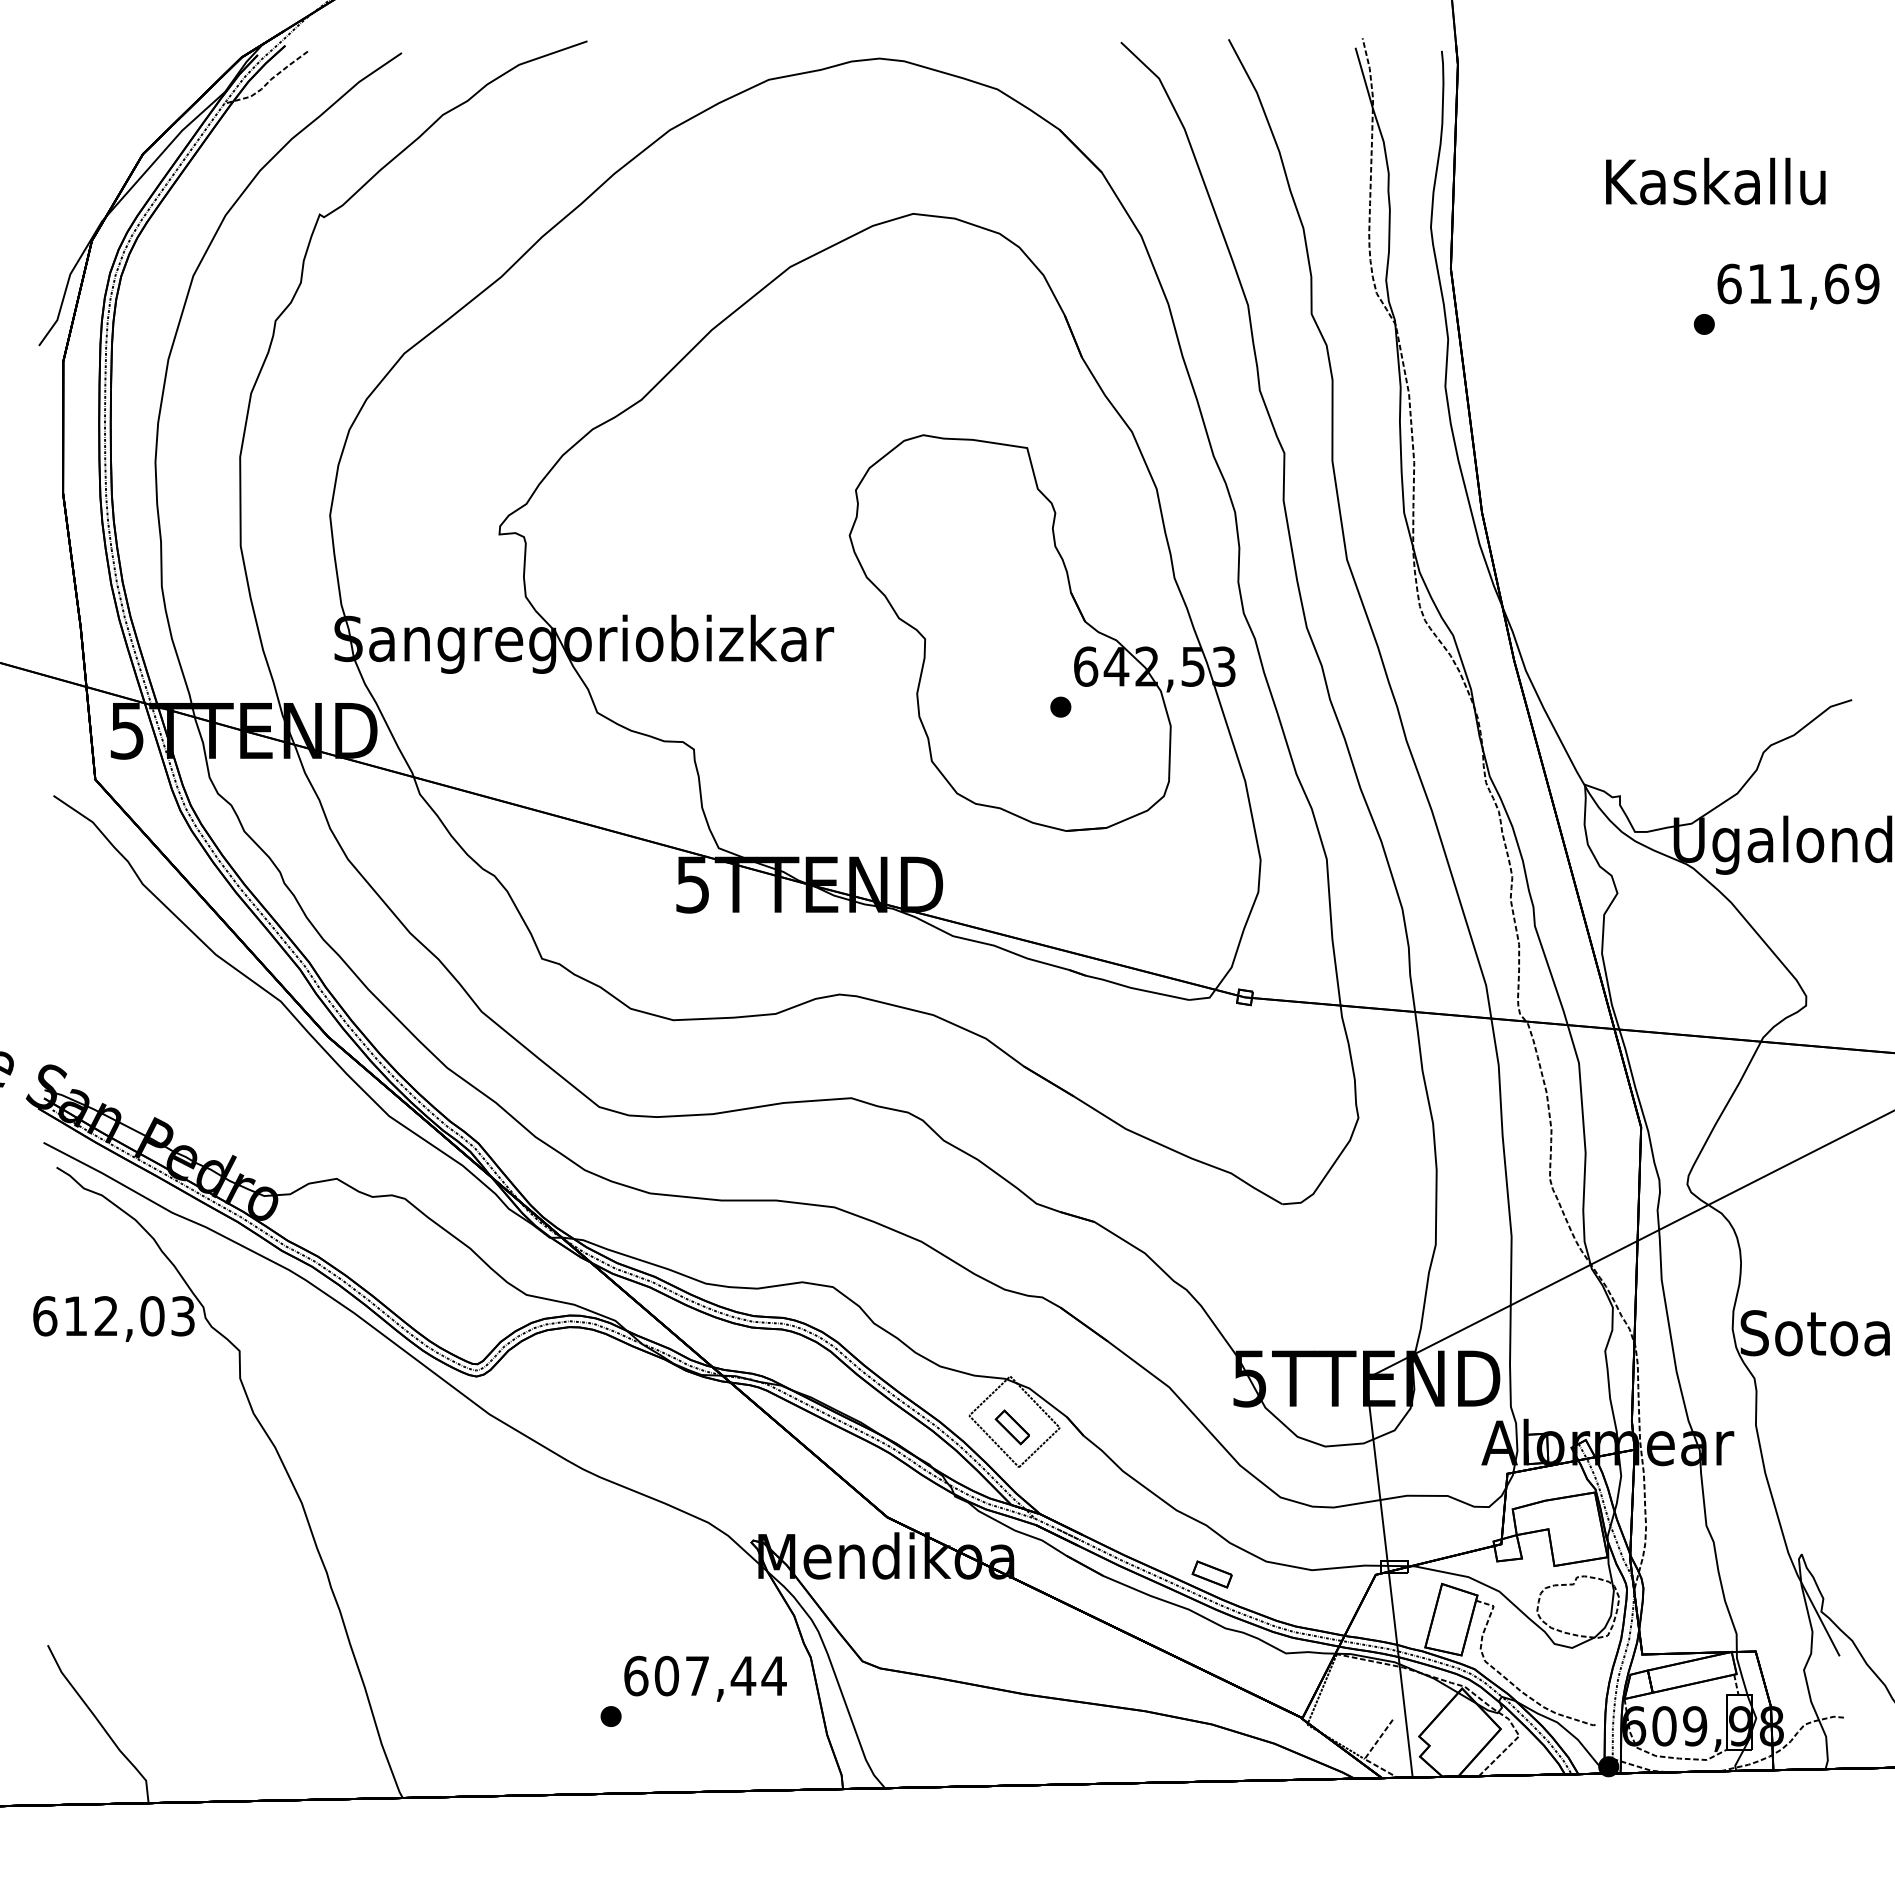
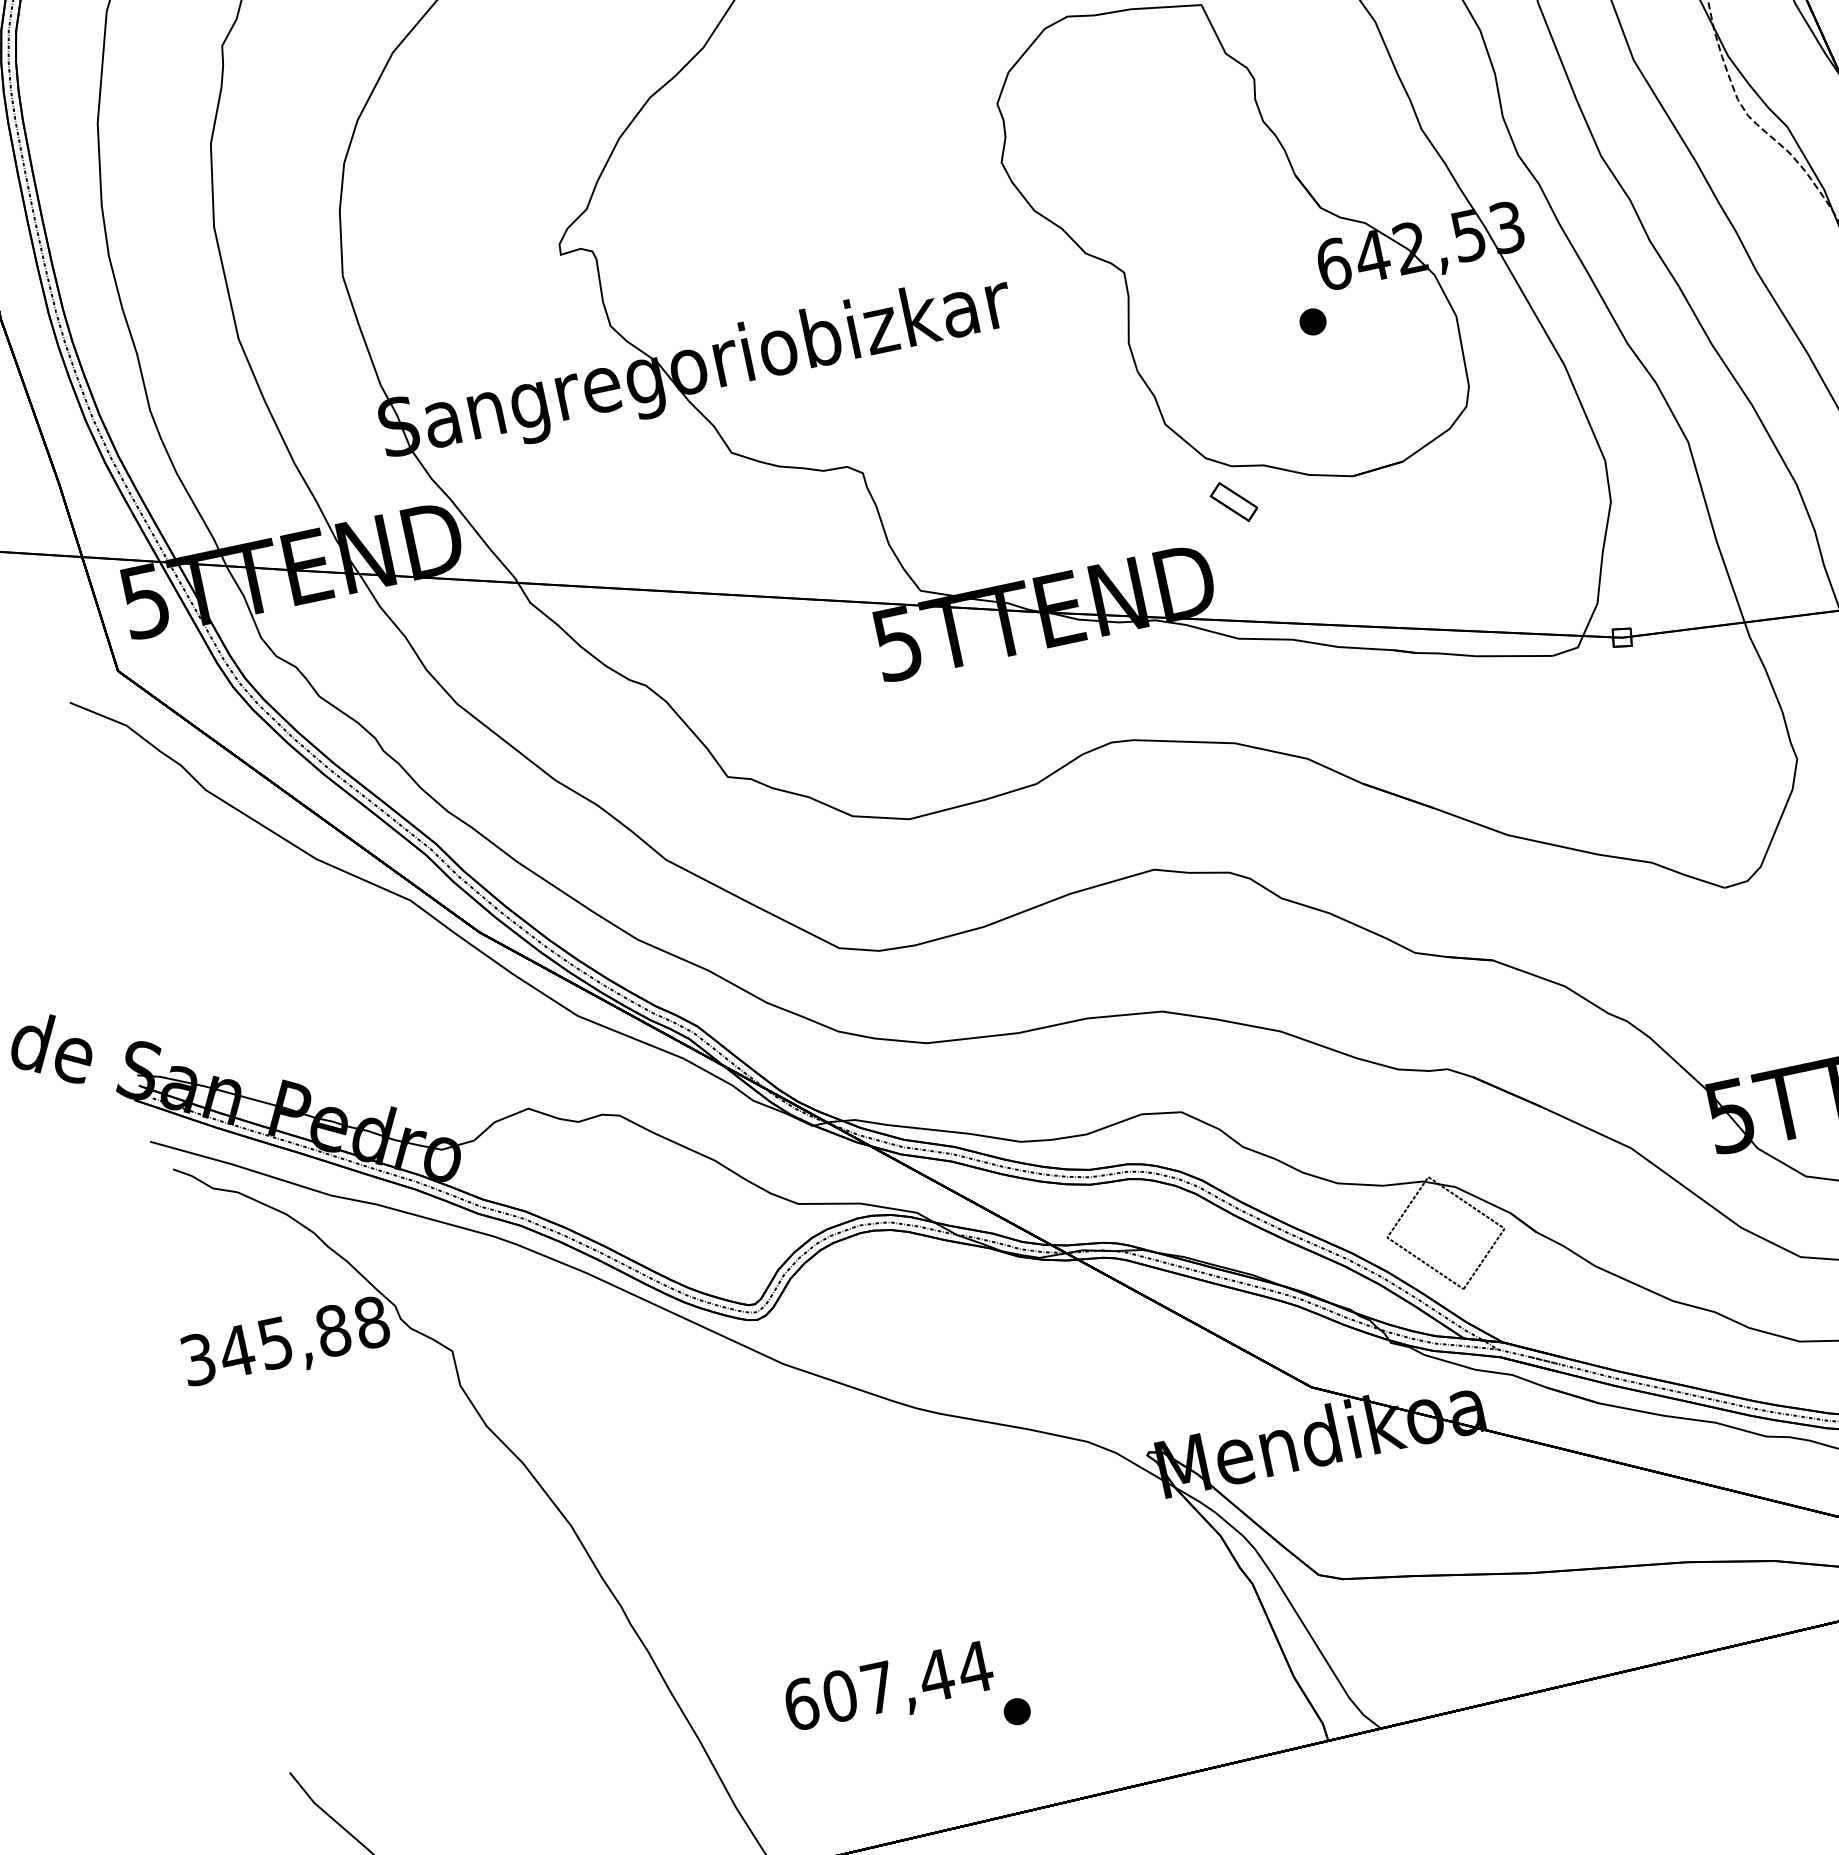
text: (114, 1316) -> (285, 1341), 612,03 -> 345,88
part: (1011, 1427) -> (1232, 502), moved
part: (1211, 1574) -> (1734, 1372), removed
text: (705, 1678) -> (889, 1688), moved

